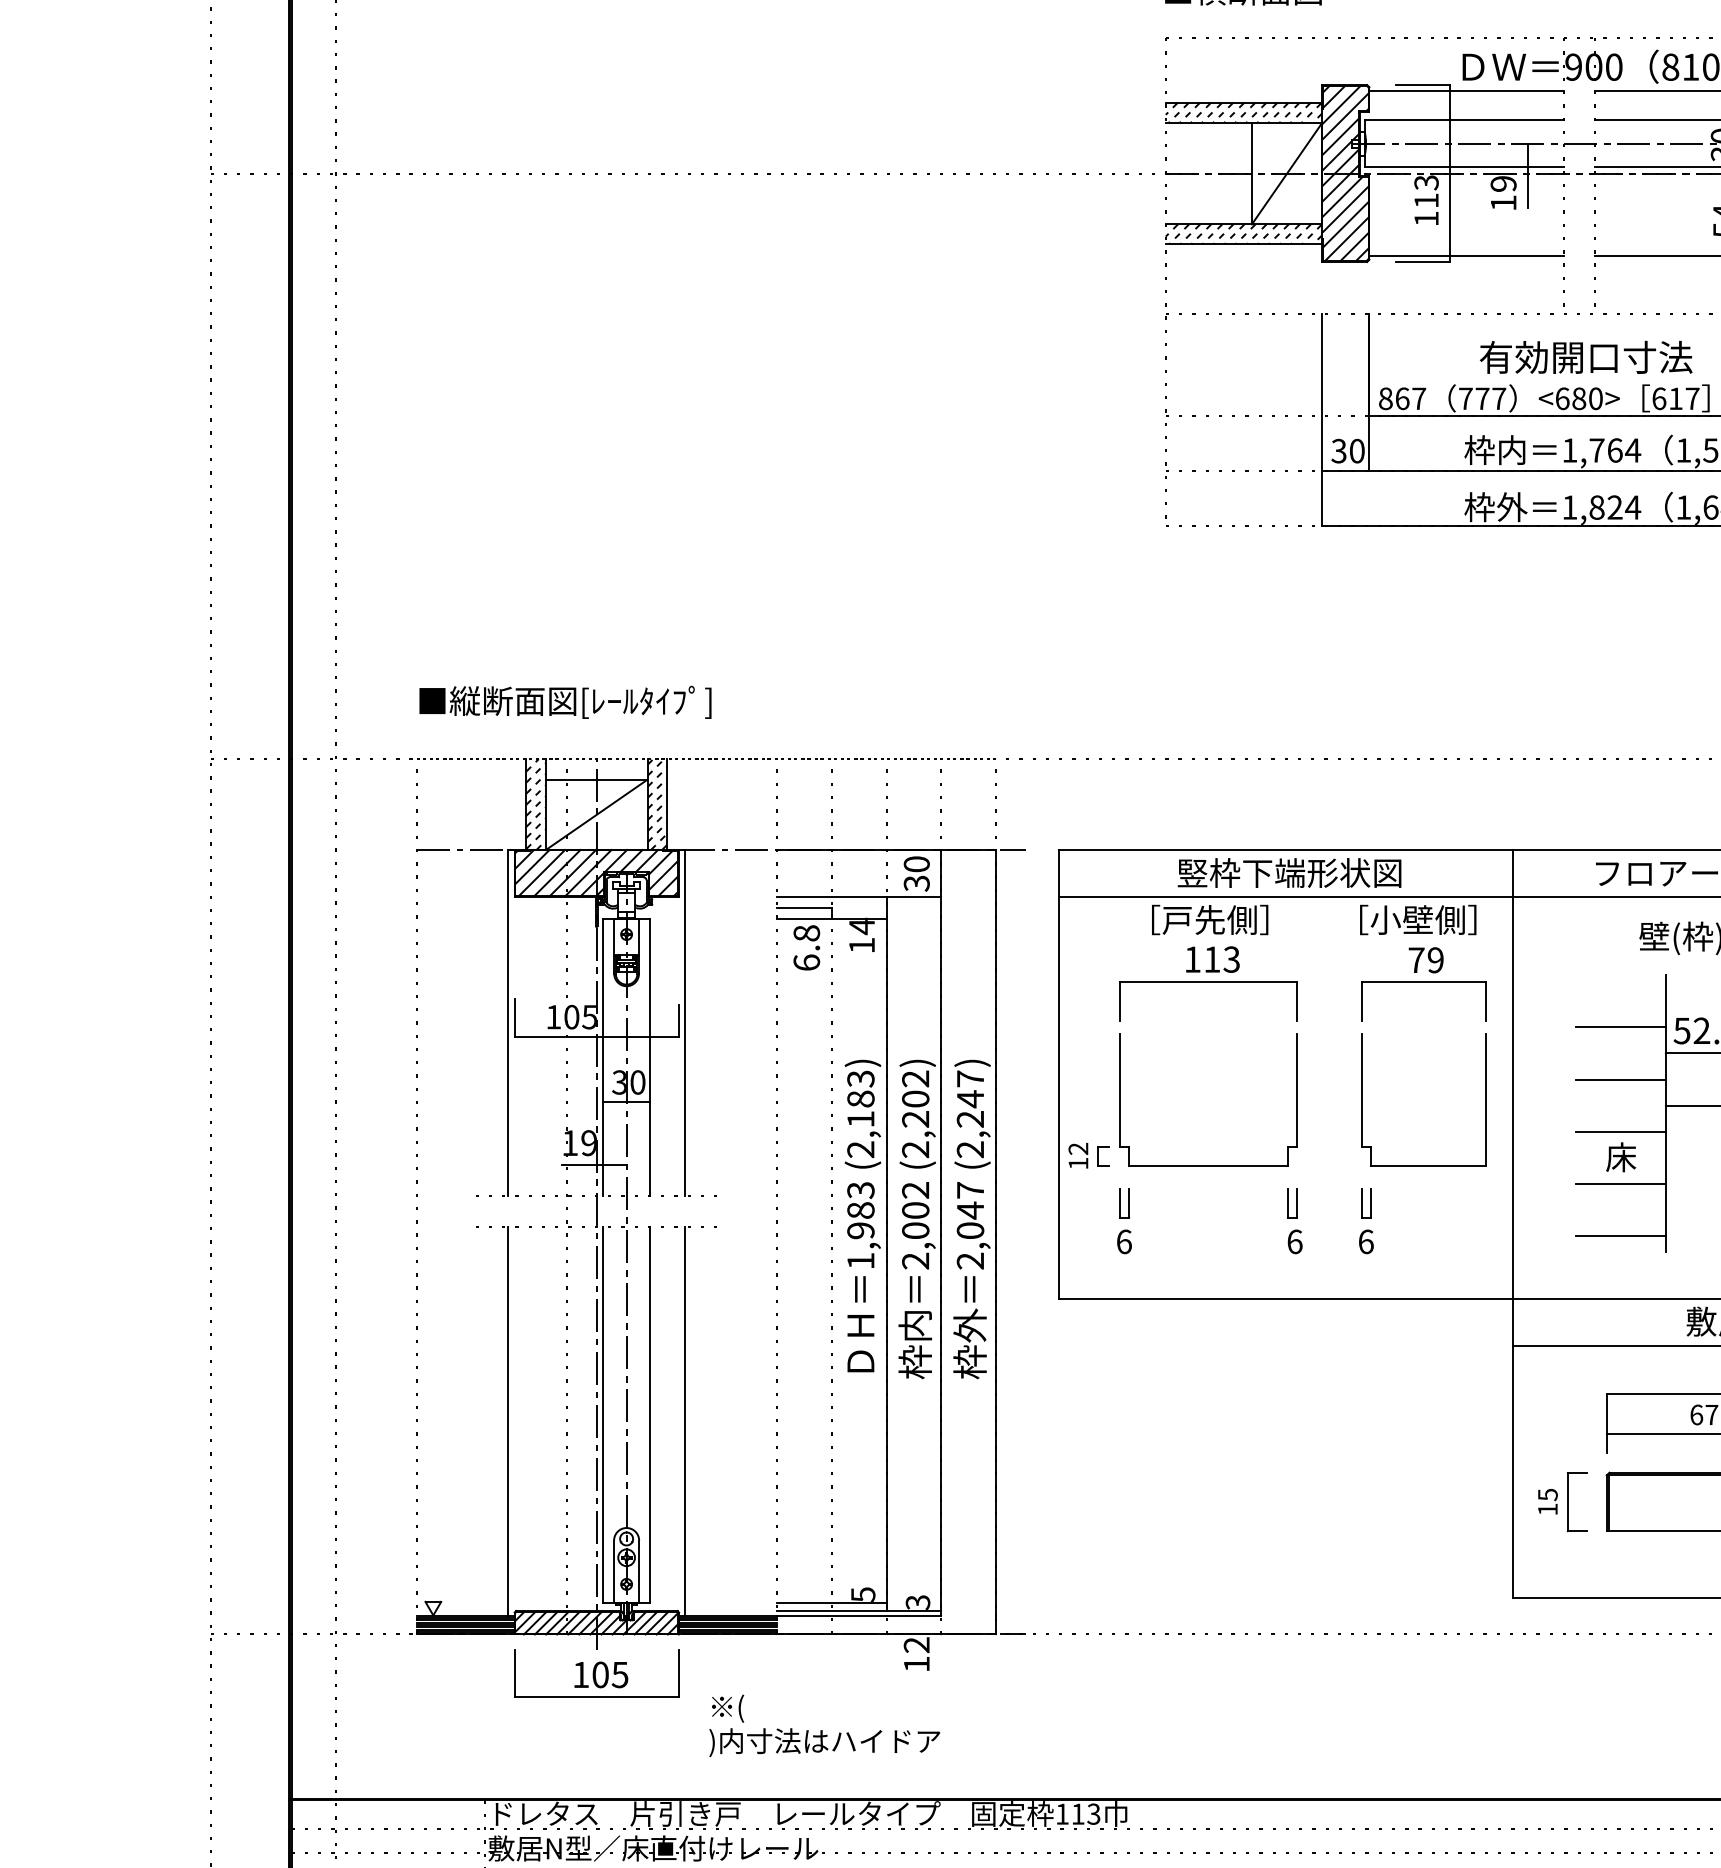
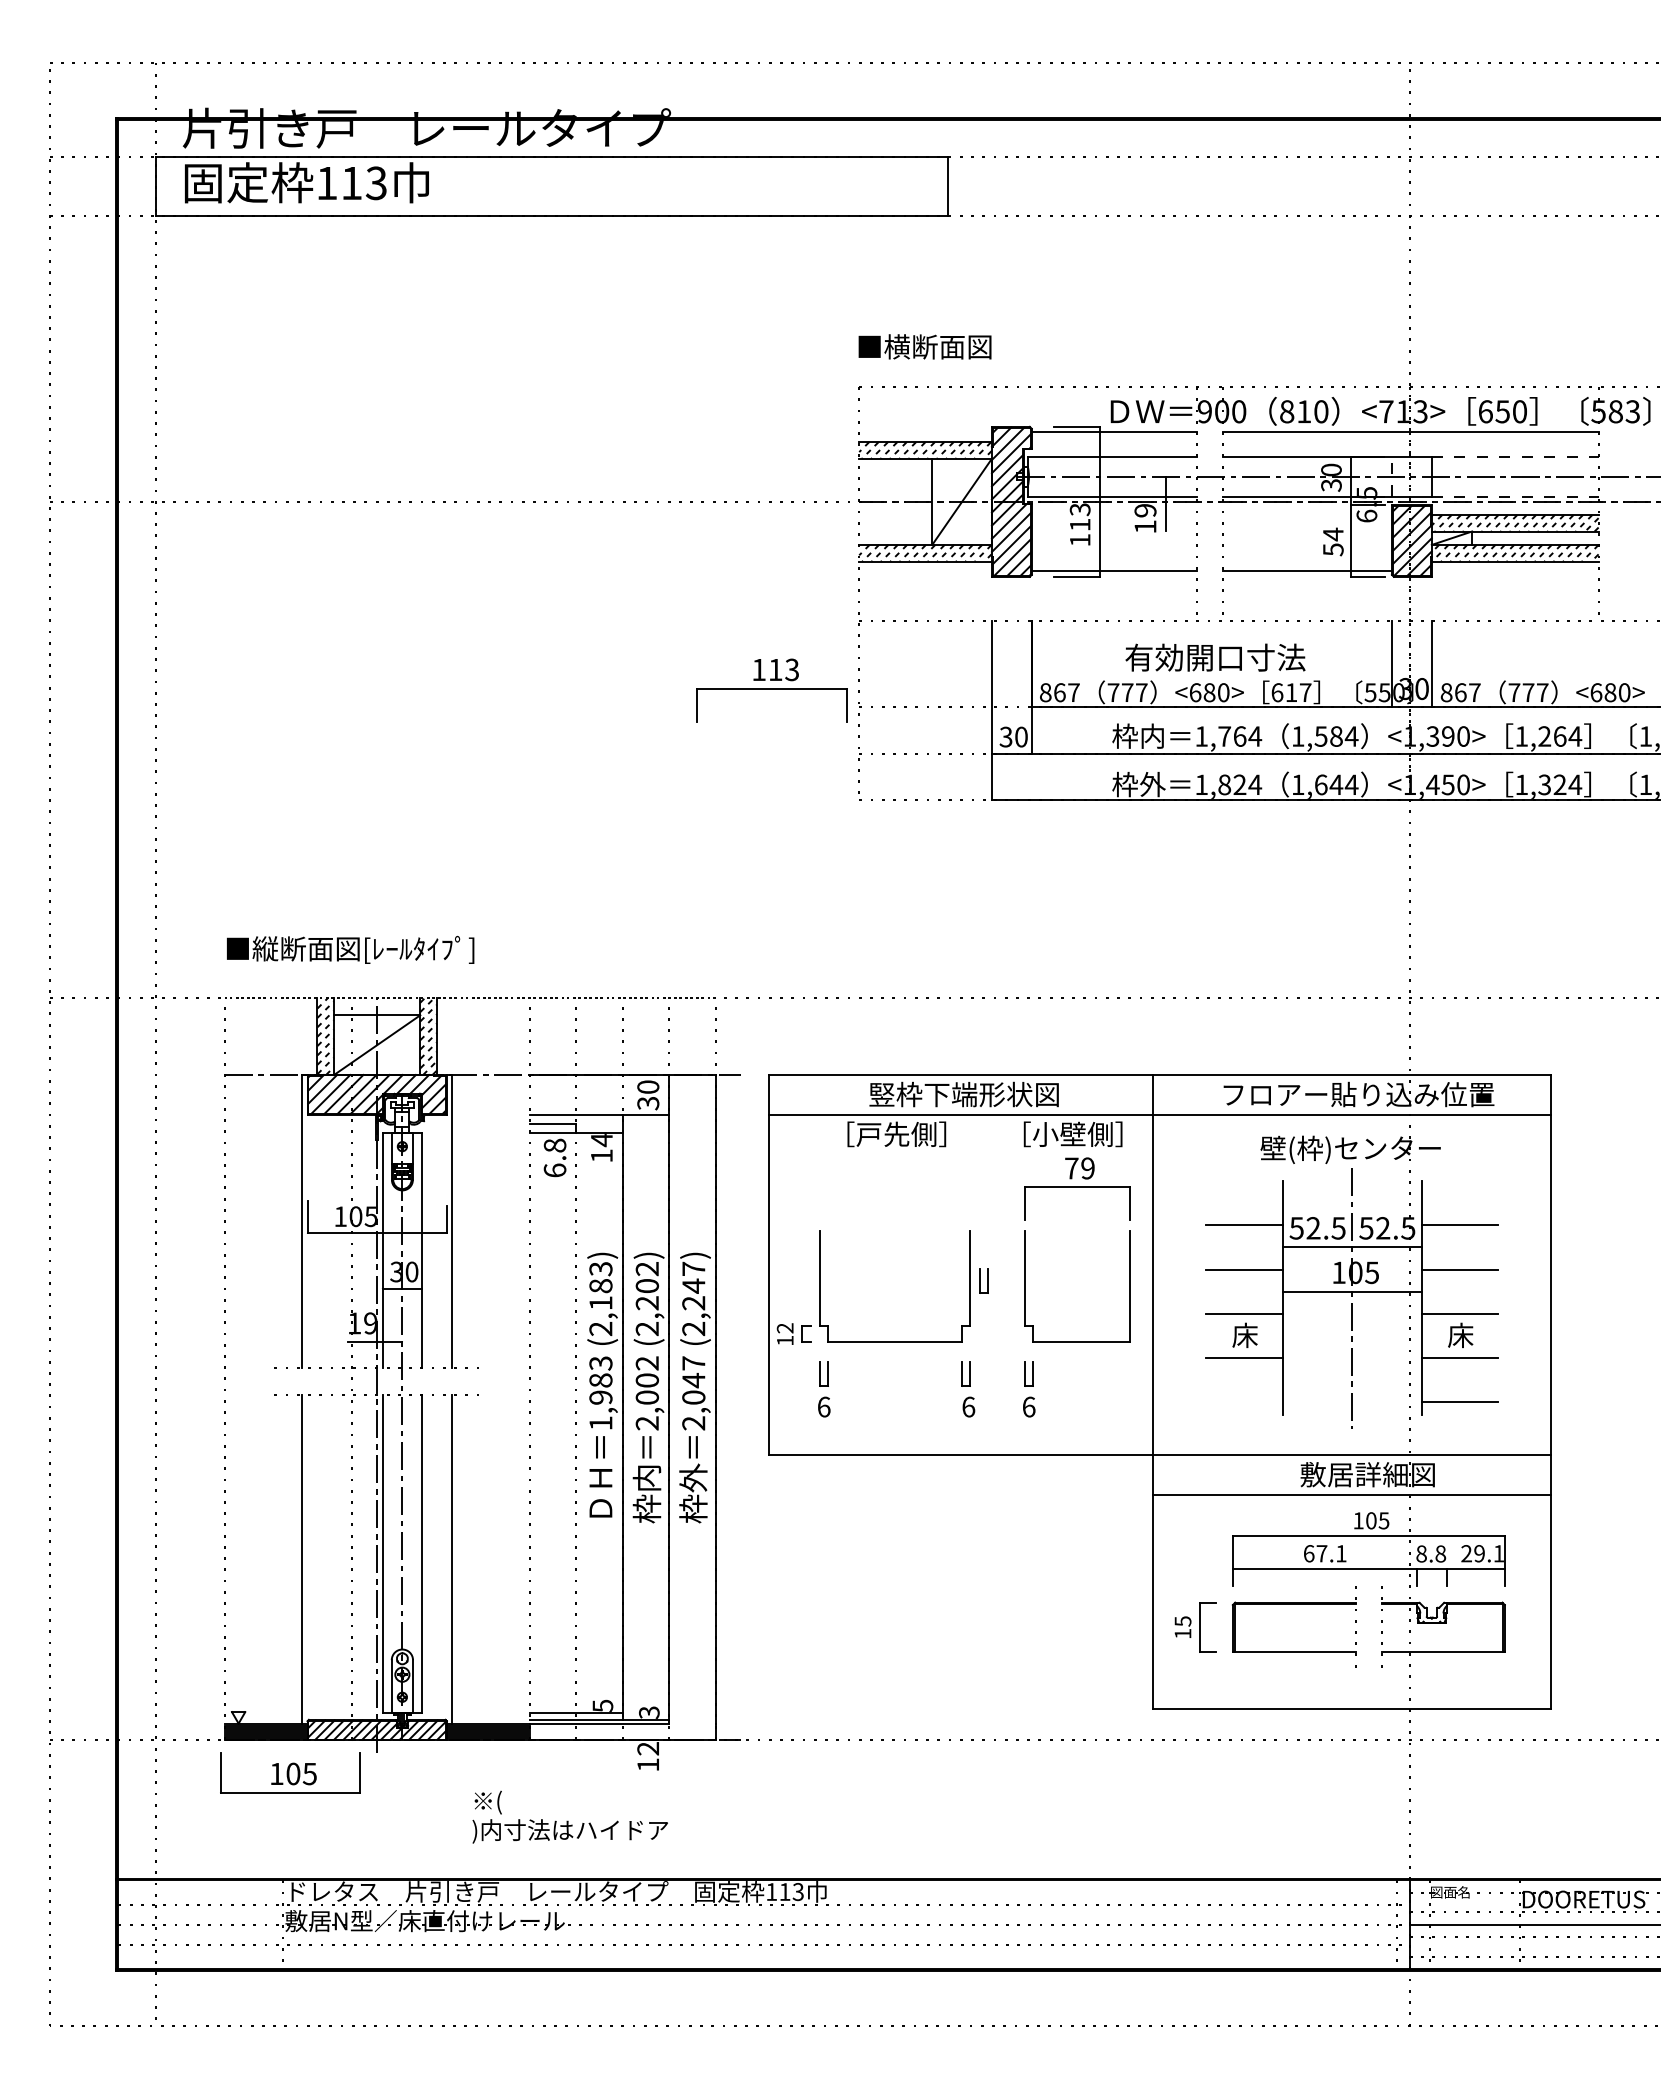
part: (1207, 983) -> (771, 690), moved
part: (1312, 1092) -> (983, 1280), added
line: (1620, 1236) -> (1244, 1402), removed
part: (597, 1673) -> (290, 1772), moved

